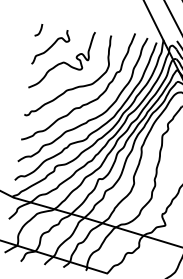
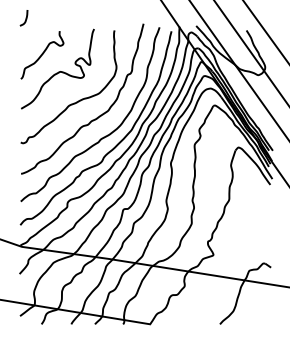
curve: (39, 30) -> (25, 18), moved

